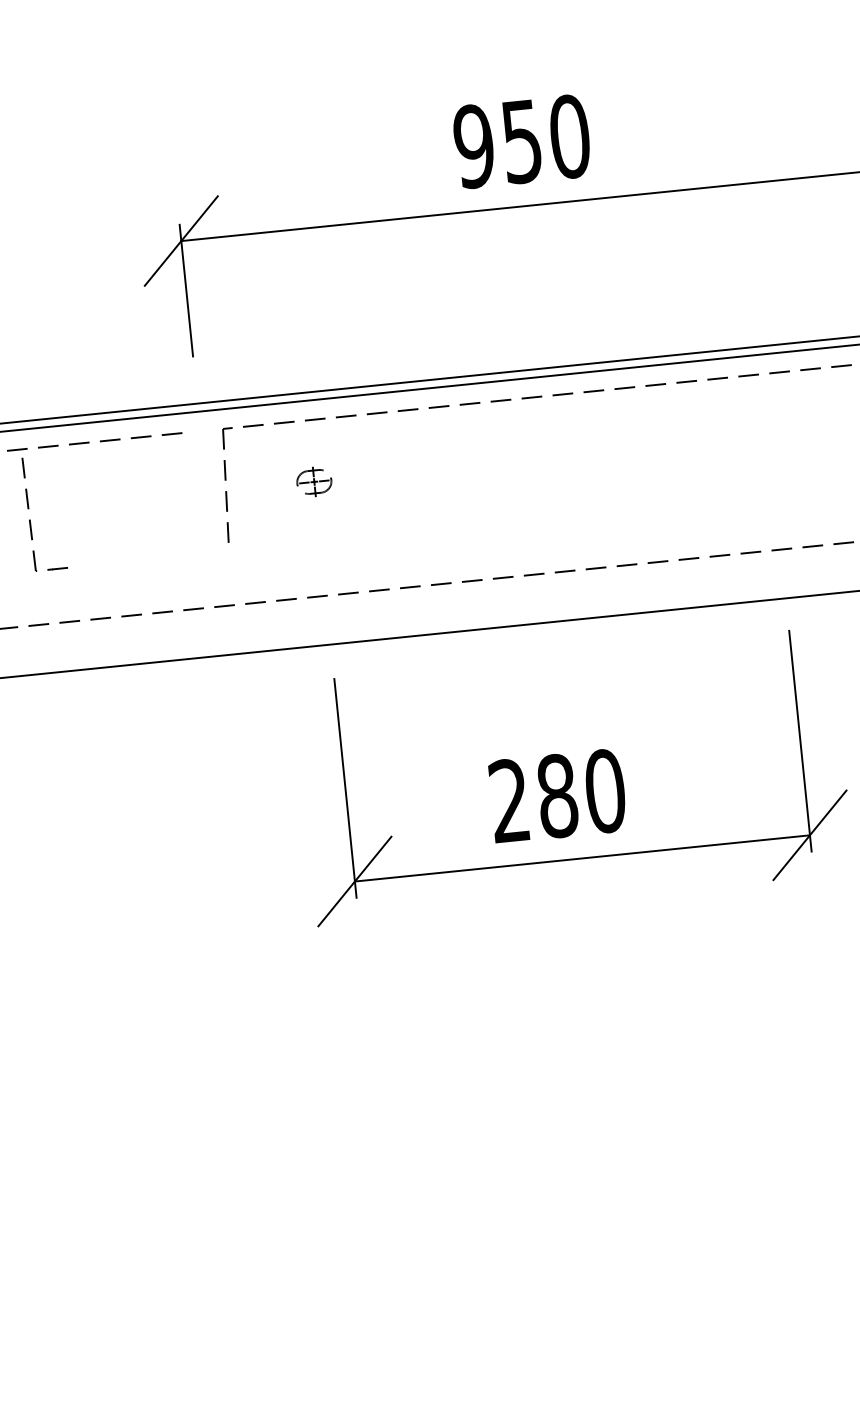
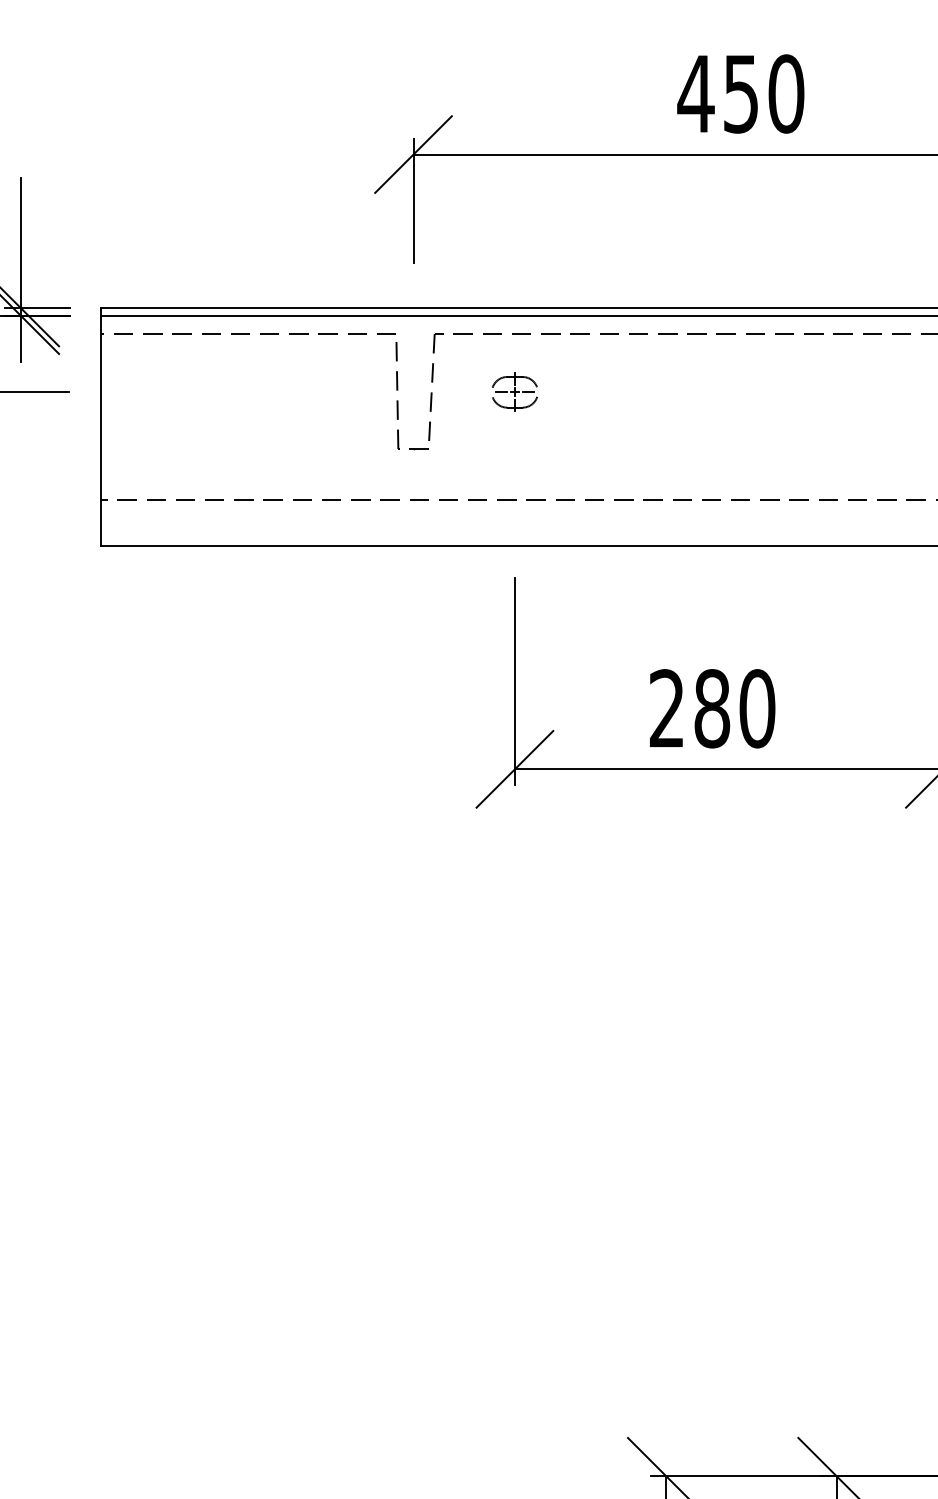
text: (473, 146) -> (695, 93), 950 -> 450
part: (313, 481) -> (514, 391), size x1.43
part: (30, 519) -> (398, 400), moved

